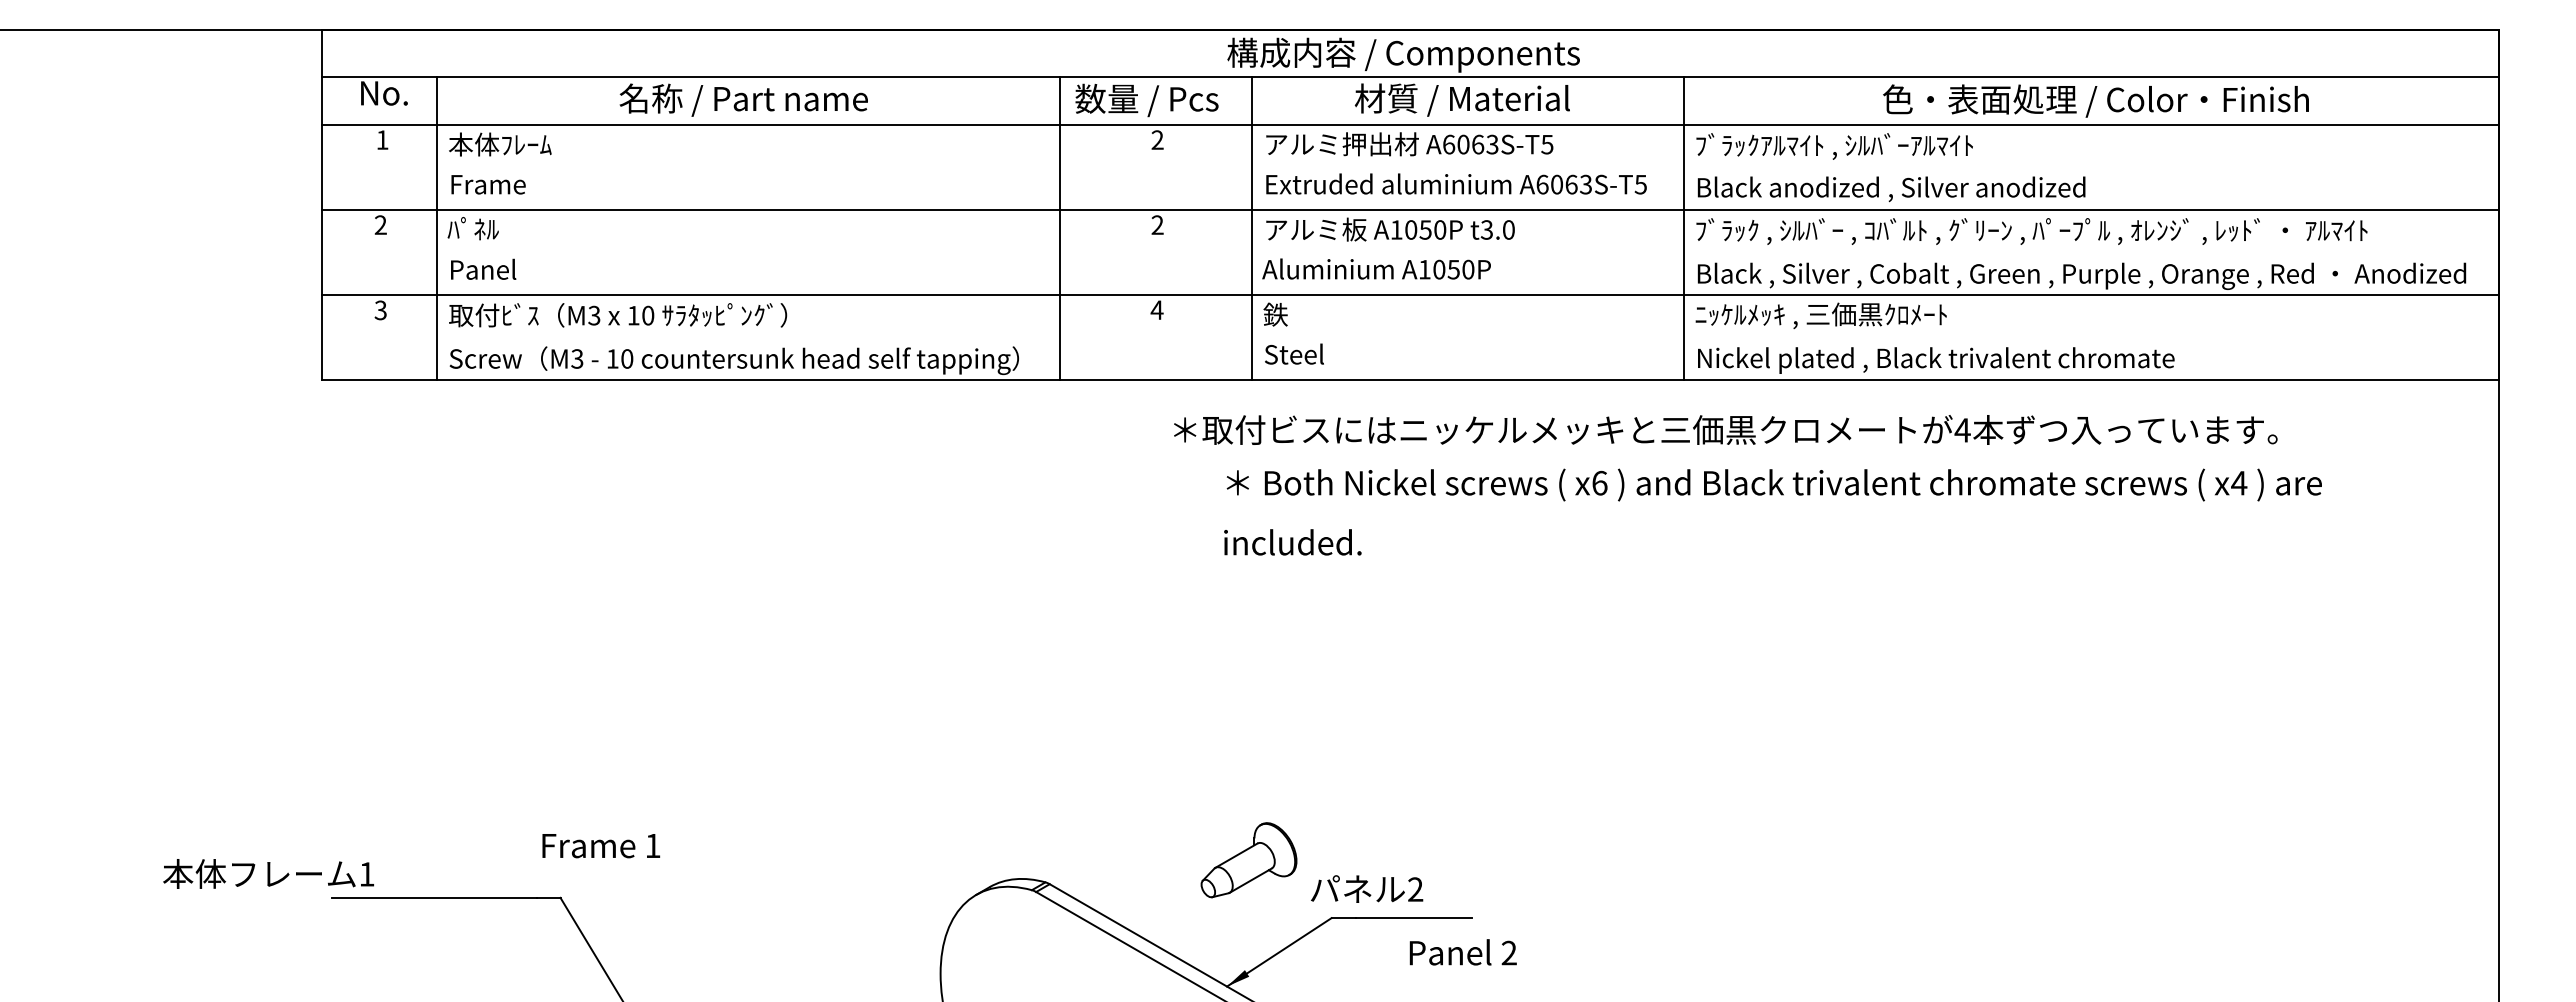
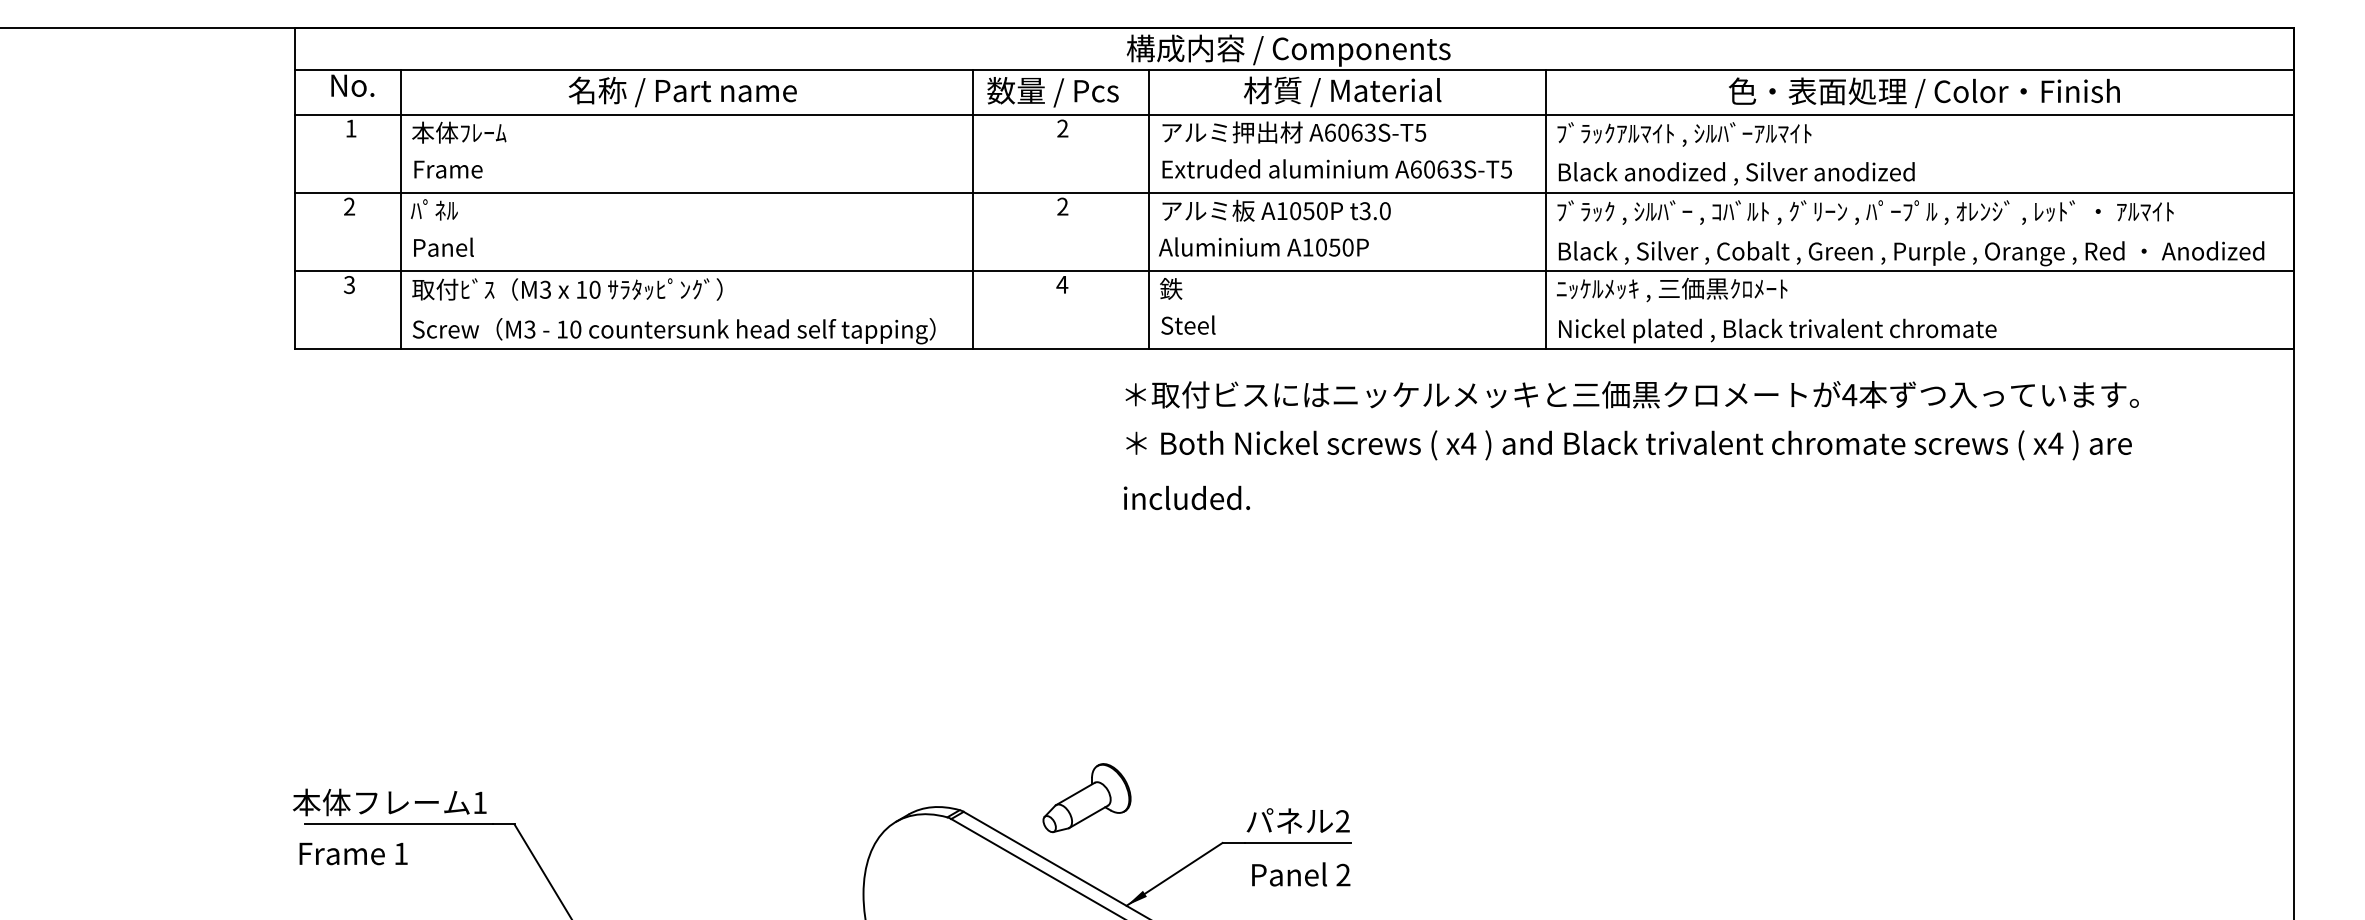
text: (1725, 429) -> (1631, 394), moved
text: (1599, 482) -> (1468, 443), x6 -> x4
text: (601, 846) -> (353, 854), moved
part: (1248, 860) -> (1086, 798), moved
text: (268, 873) -> (389, 802), moved
text: (1367, 888) -> (1298, 820), moved
text: (1462, 952) -> (1300, 874), moved

